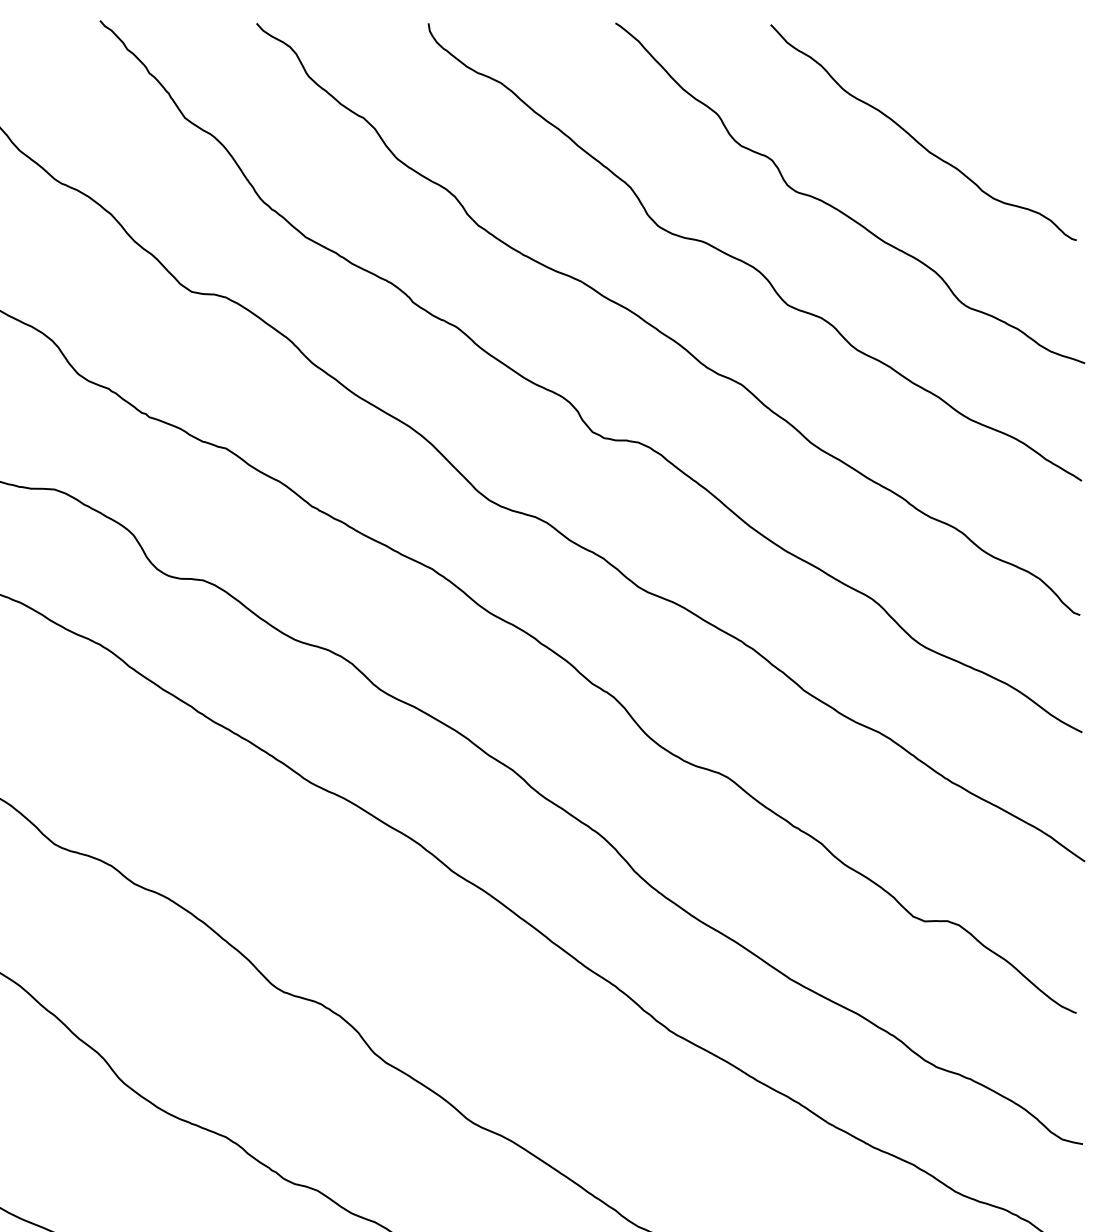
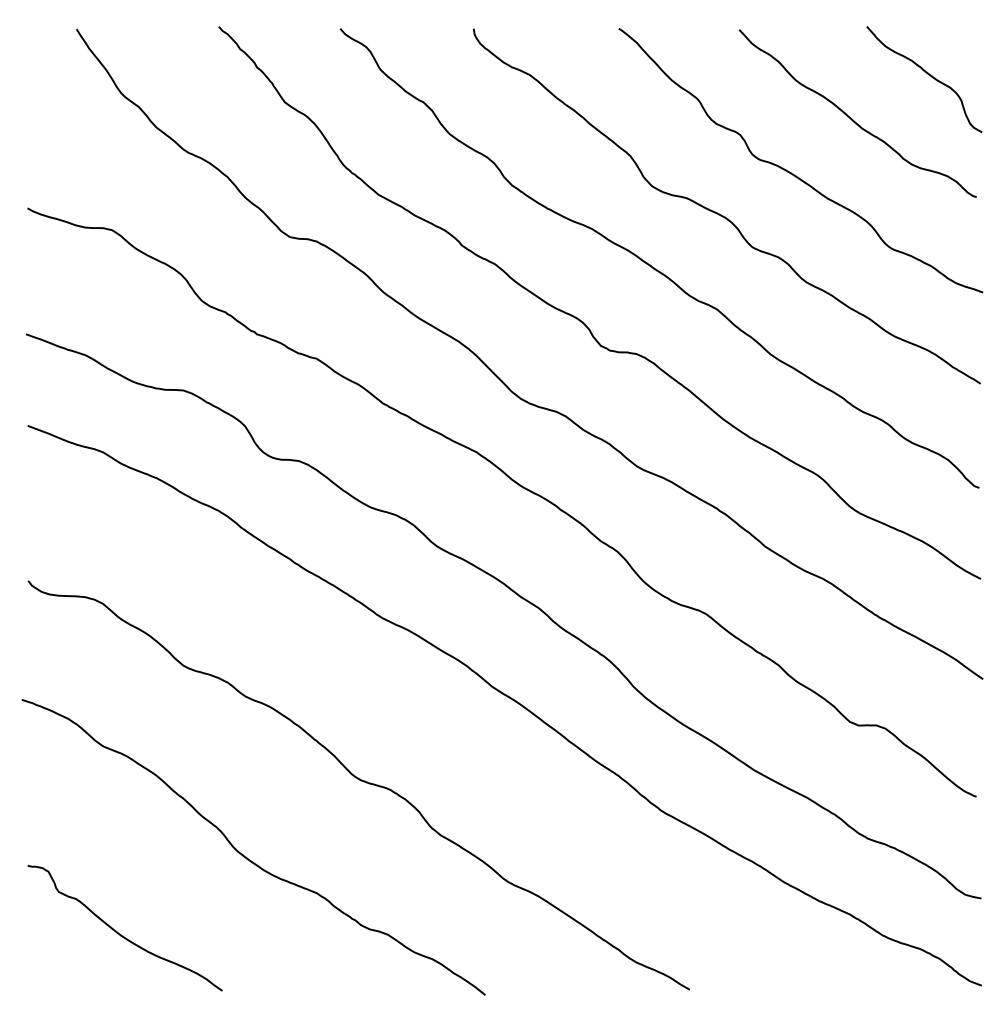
curve: (1014, 83) -> (928, 75), added

